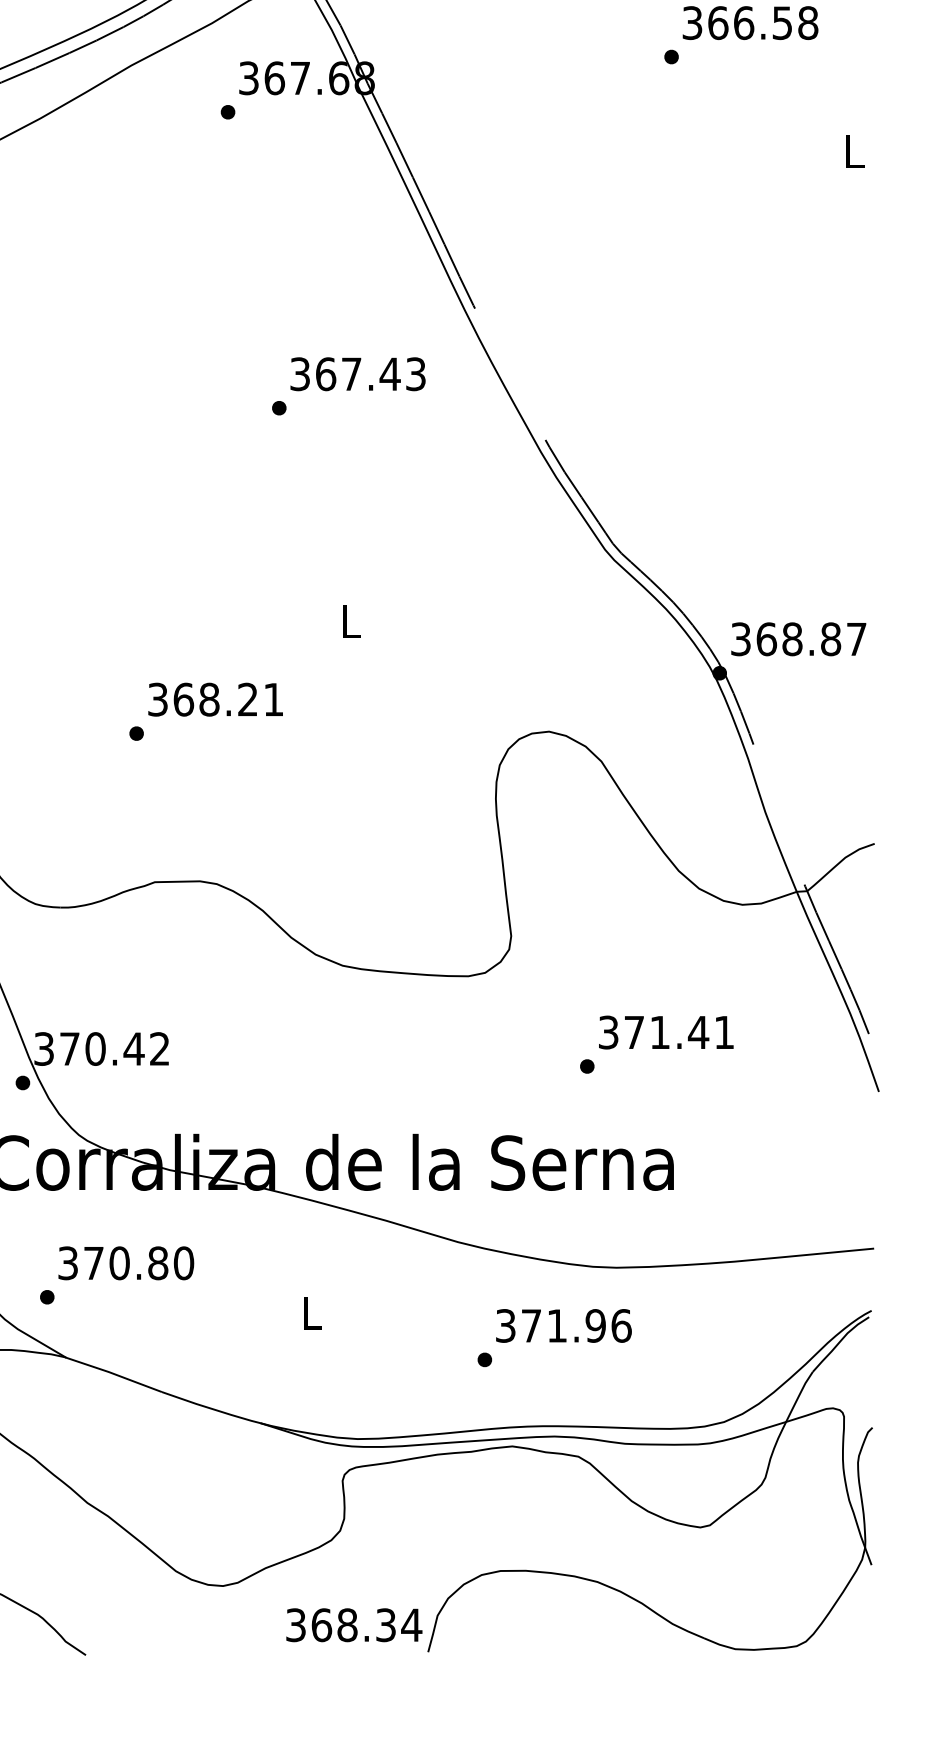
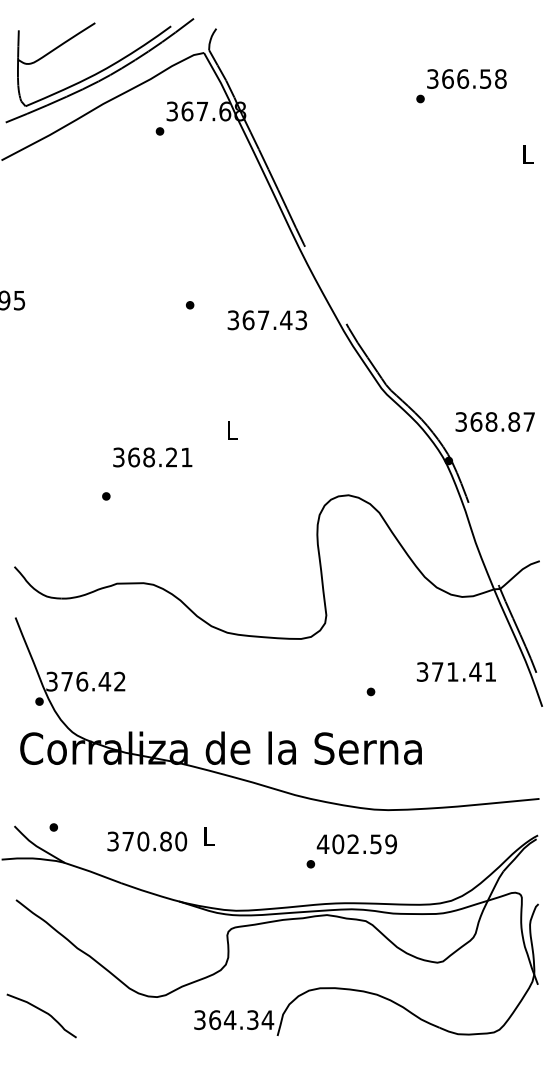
text: (356, 374) -> (266, 320), moved
text: (797, 638) -> (494, 421), moved
text: (215, 699) -> (152, 457), moved
text: (666, 1031) -> (456, 671), moved
text: (96, 1048) -> (82, 681), 370.42 -> 376.42
text: (126, 1263) -> (147, 841), moved
text: (562, 1326) -> (356, 844), 371.96 -> 402.59
text: (346, 1625) -> (229, 1020), 368.34 -> 364.34

